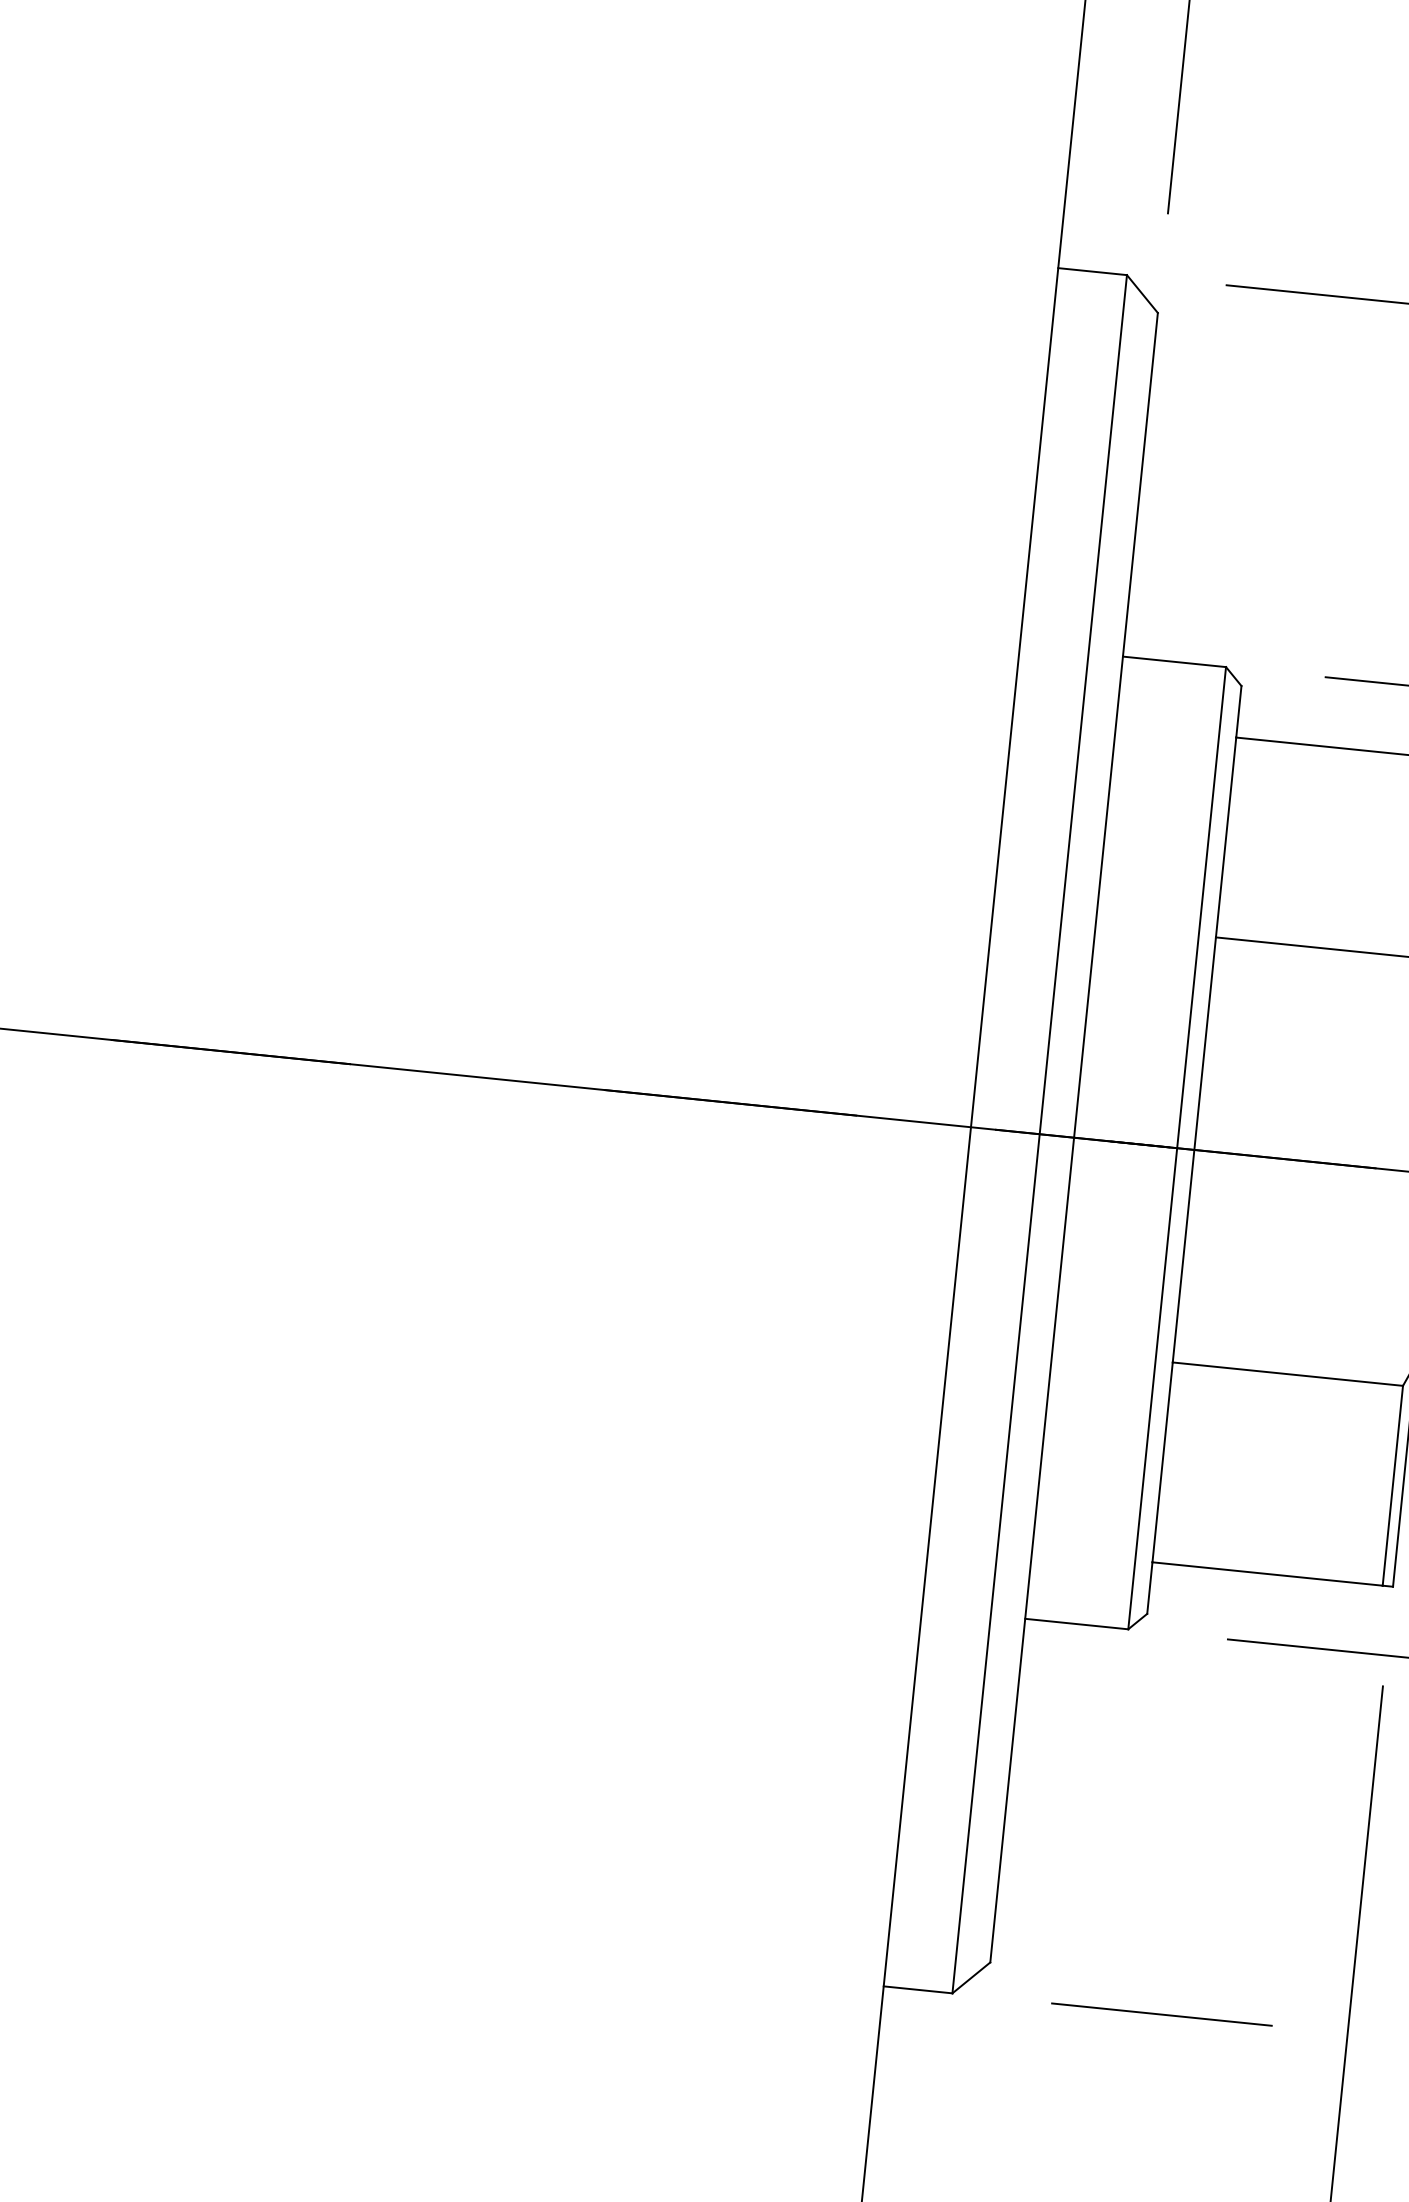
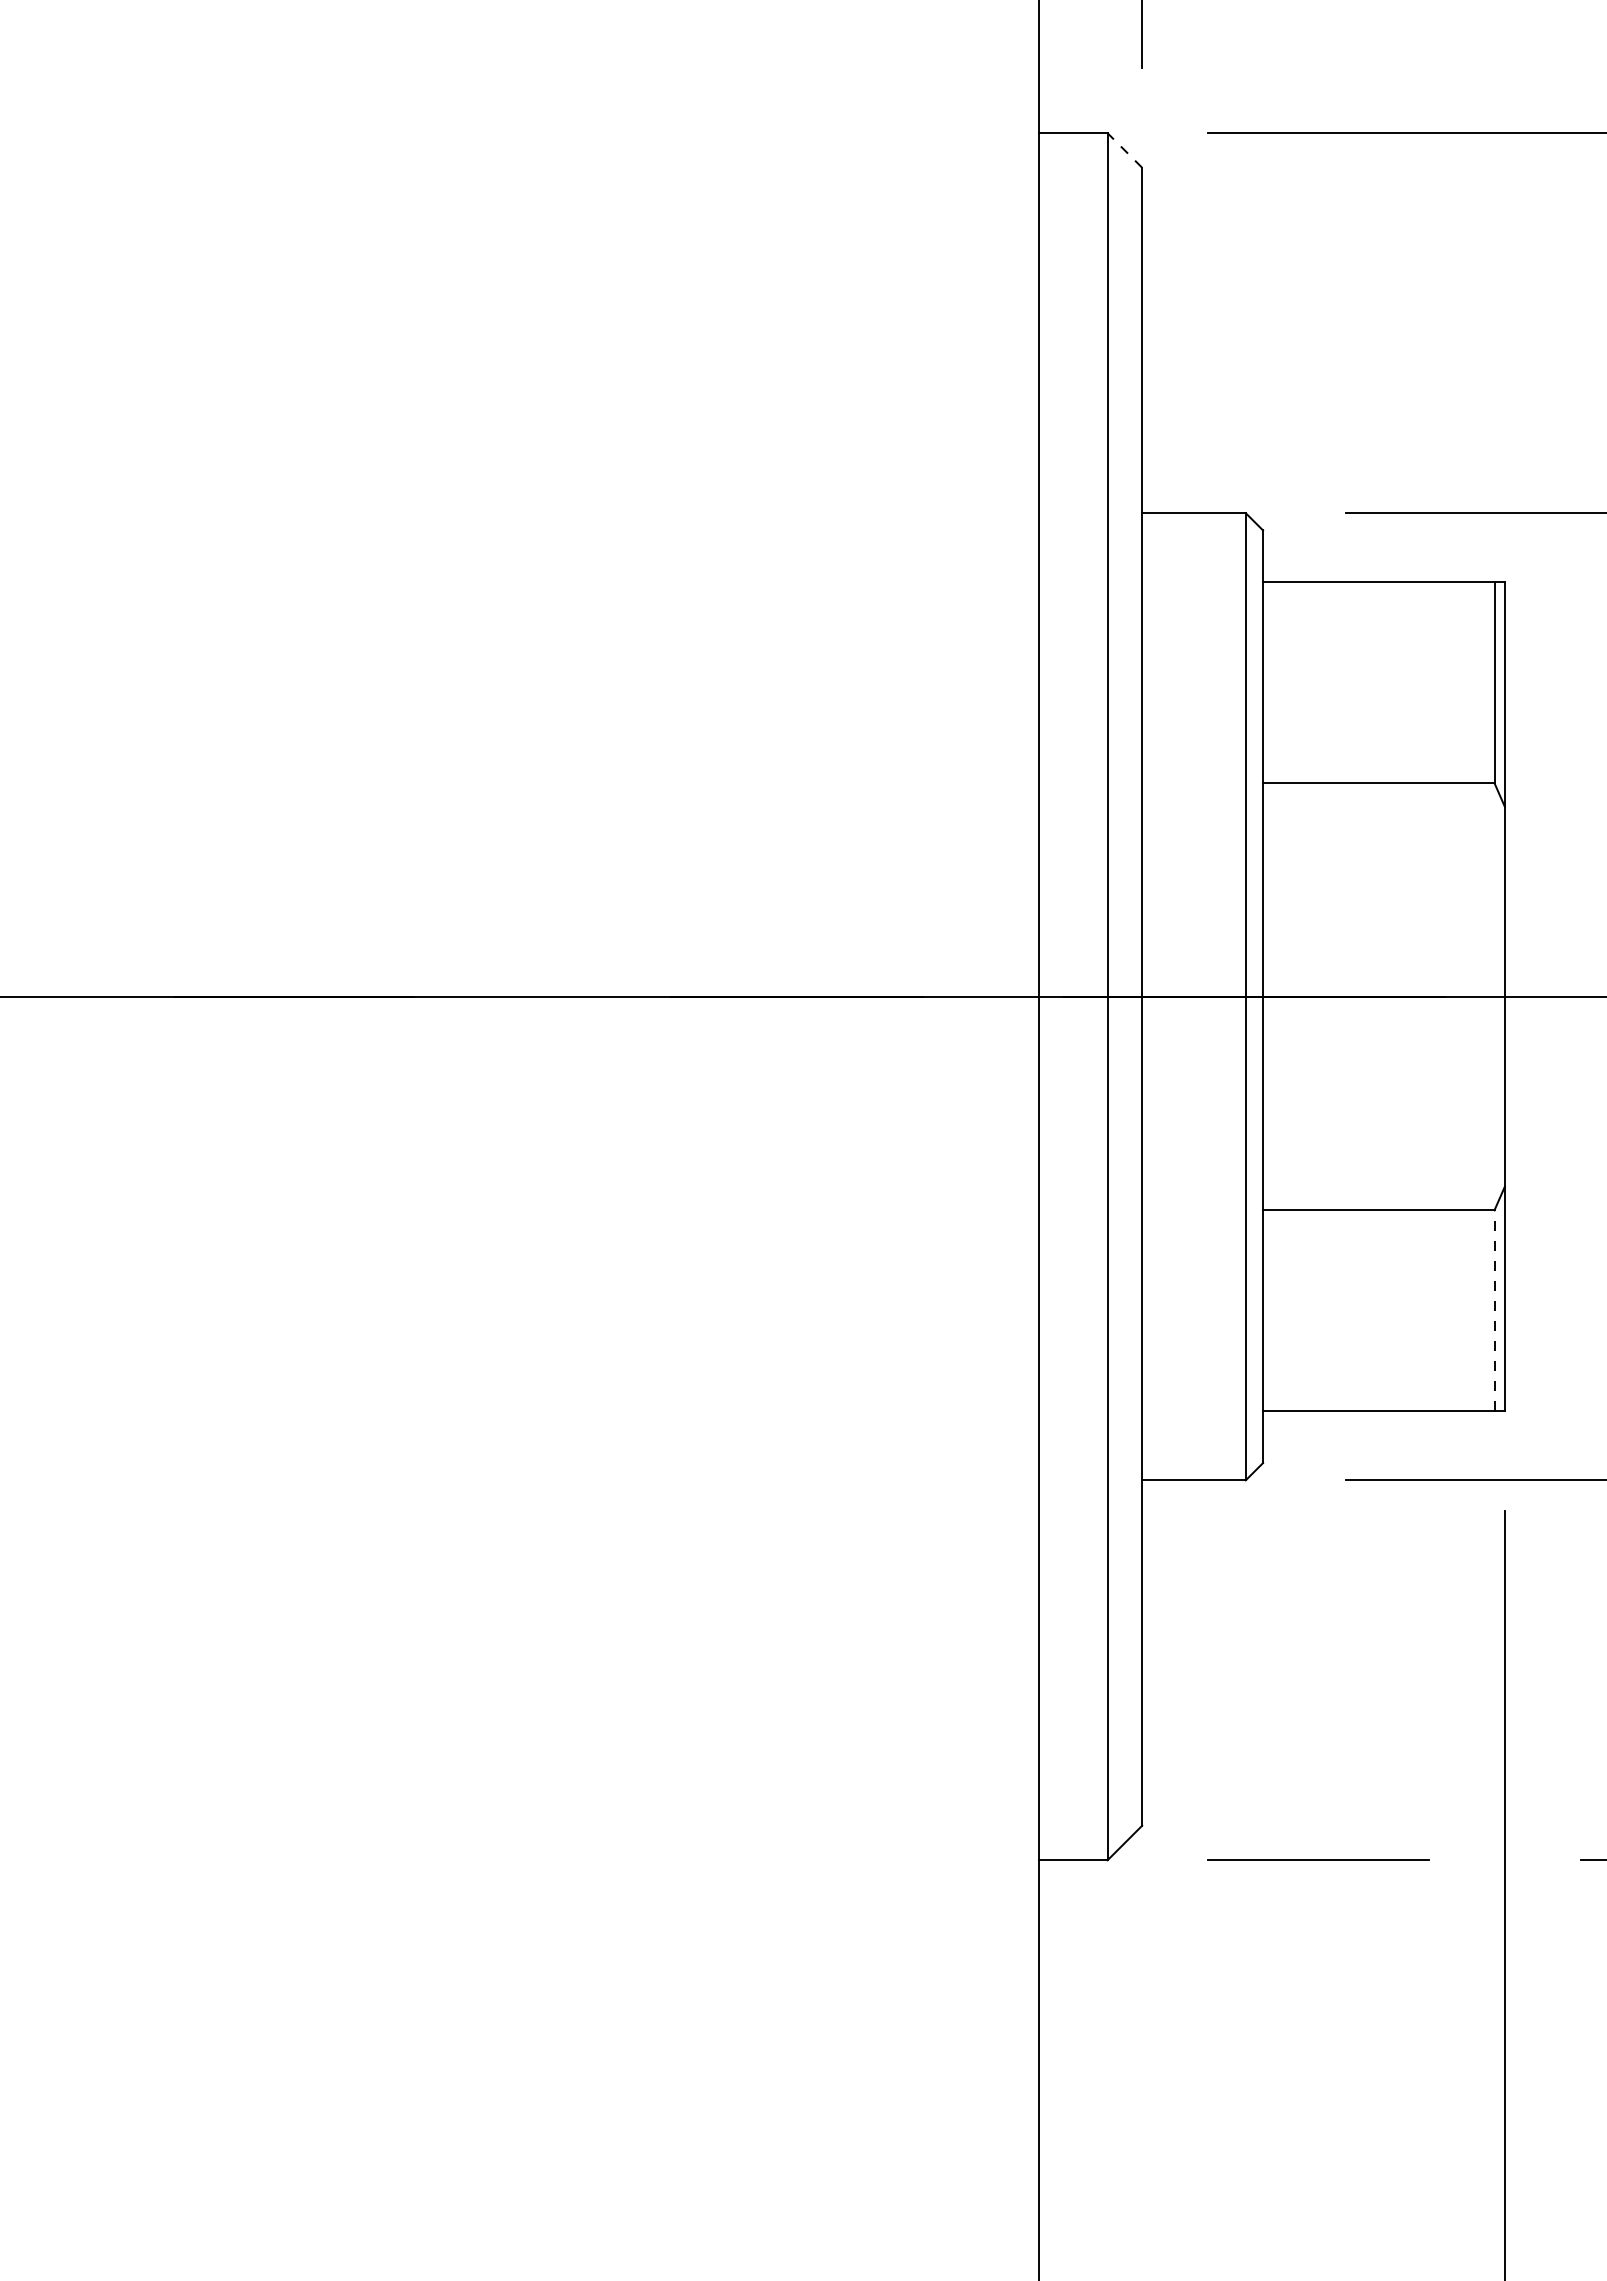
line: (1142, 294) -> (1124, 150), solid -> dashed
line: (1392, 1485) -> (1494, 1310), solid -> dashed

